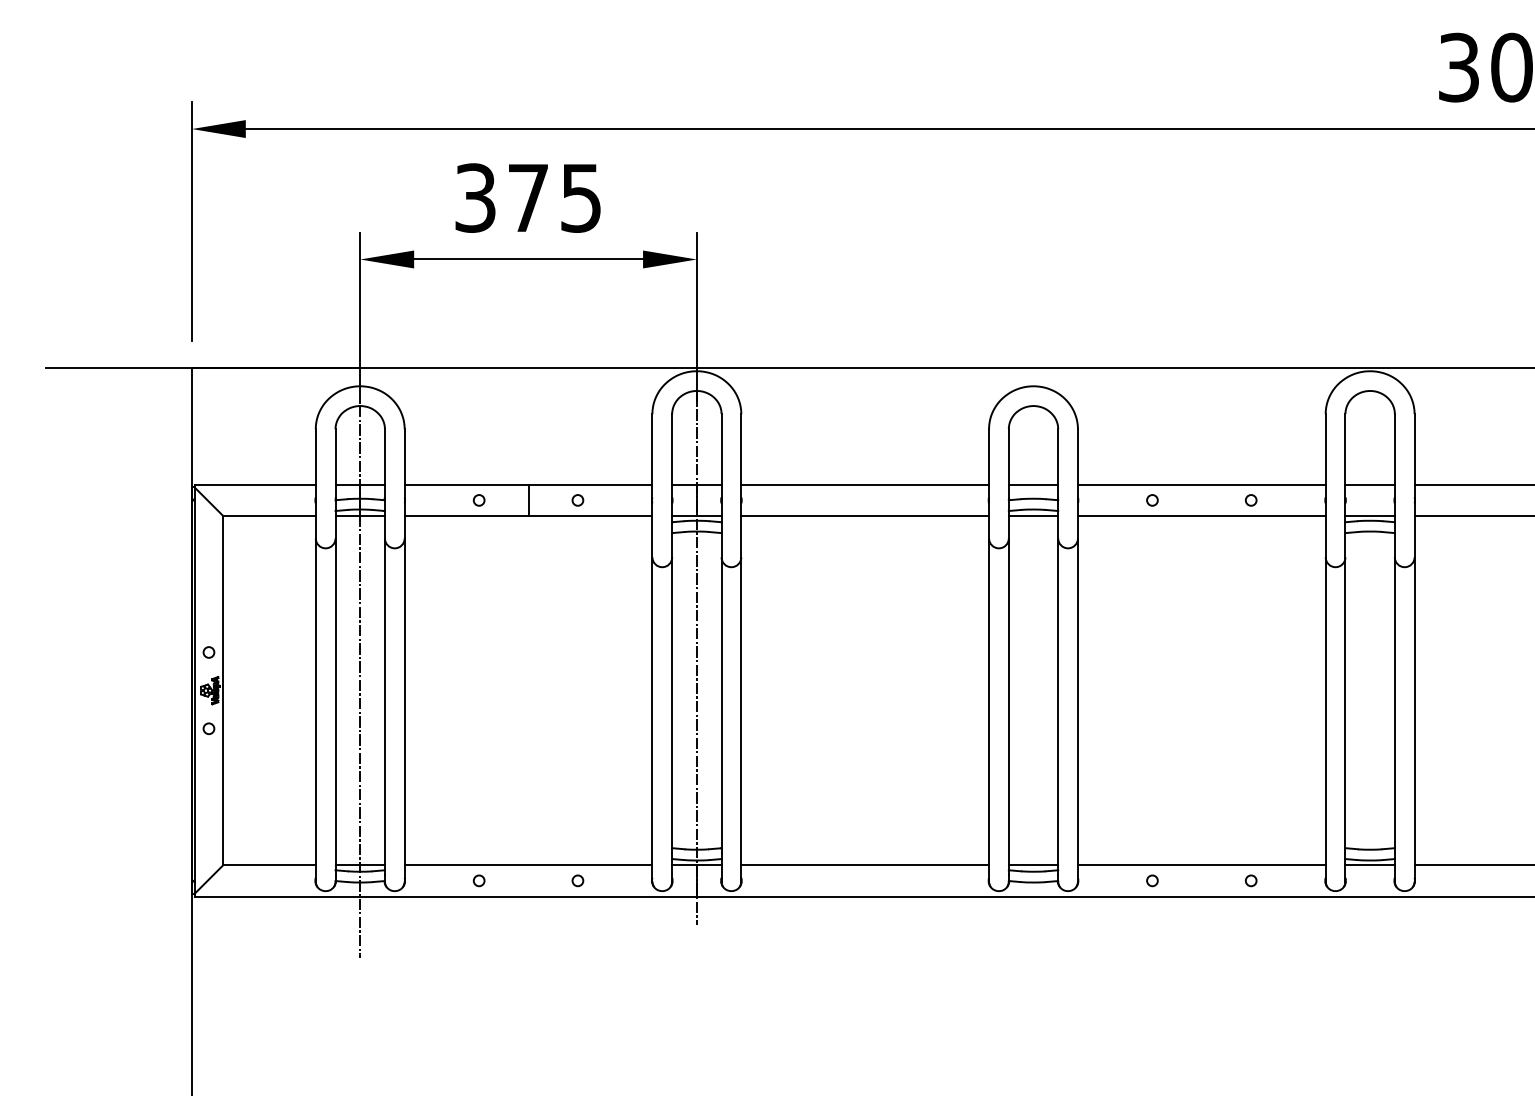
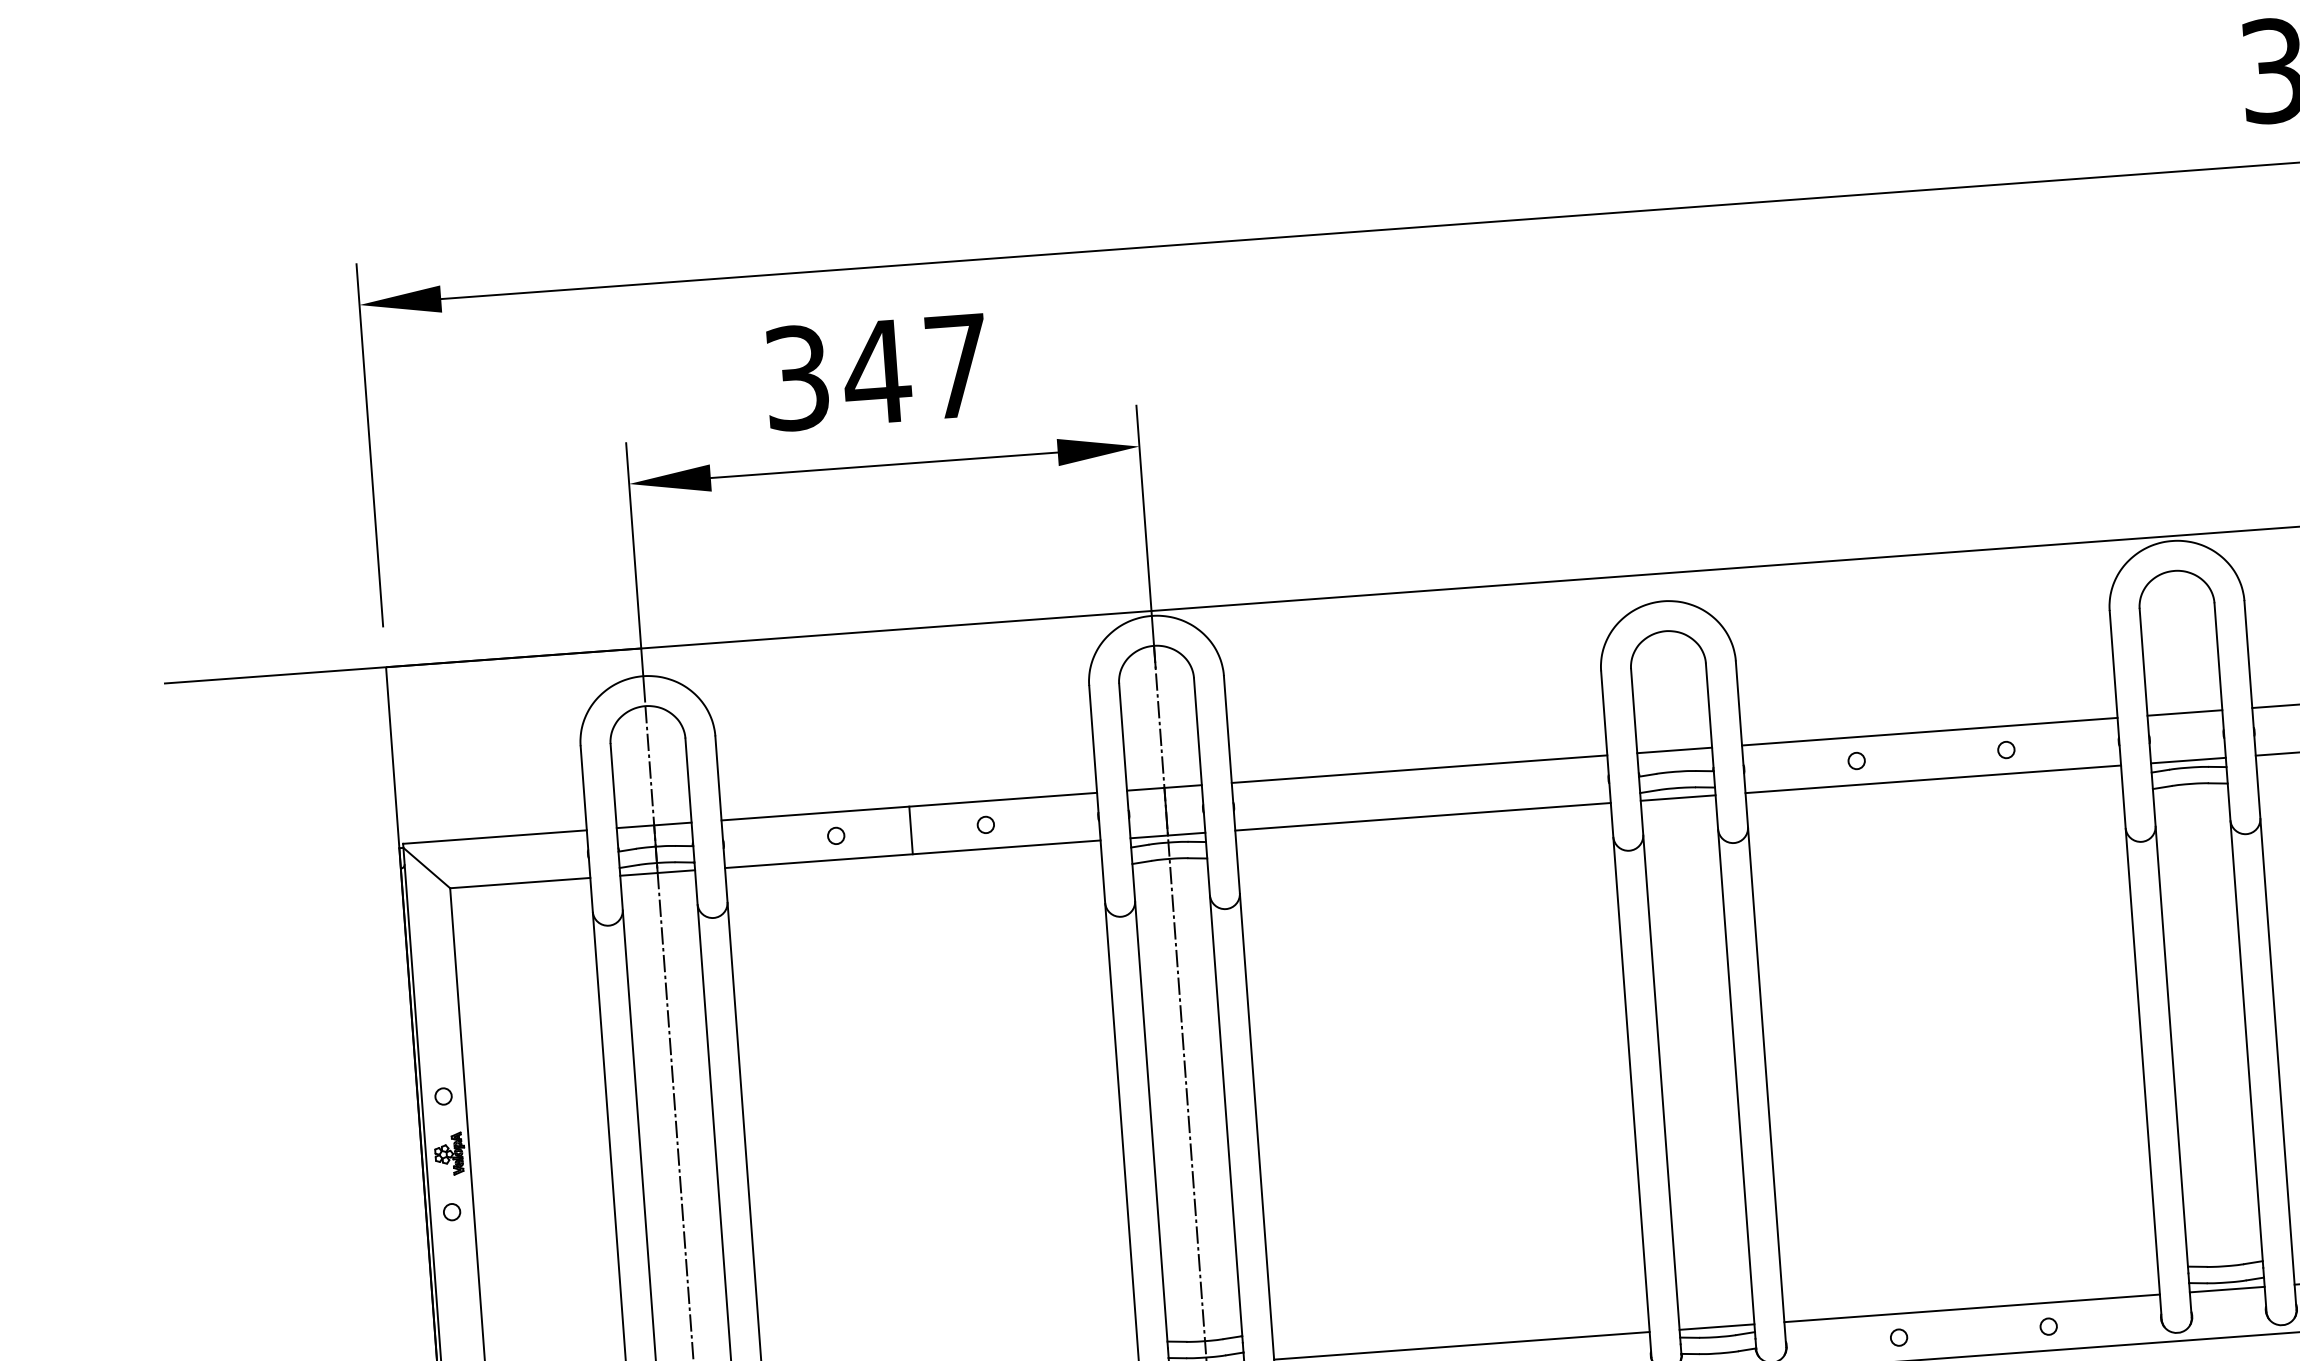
text: (553, 198) -> (915, 370), 375 -> 347

